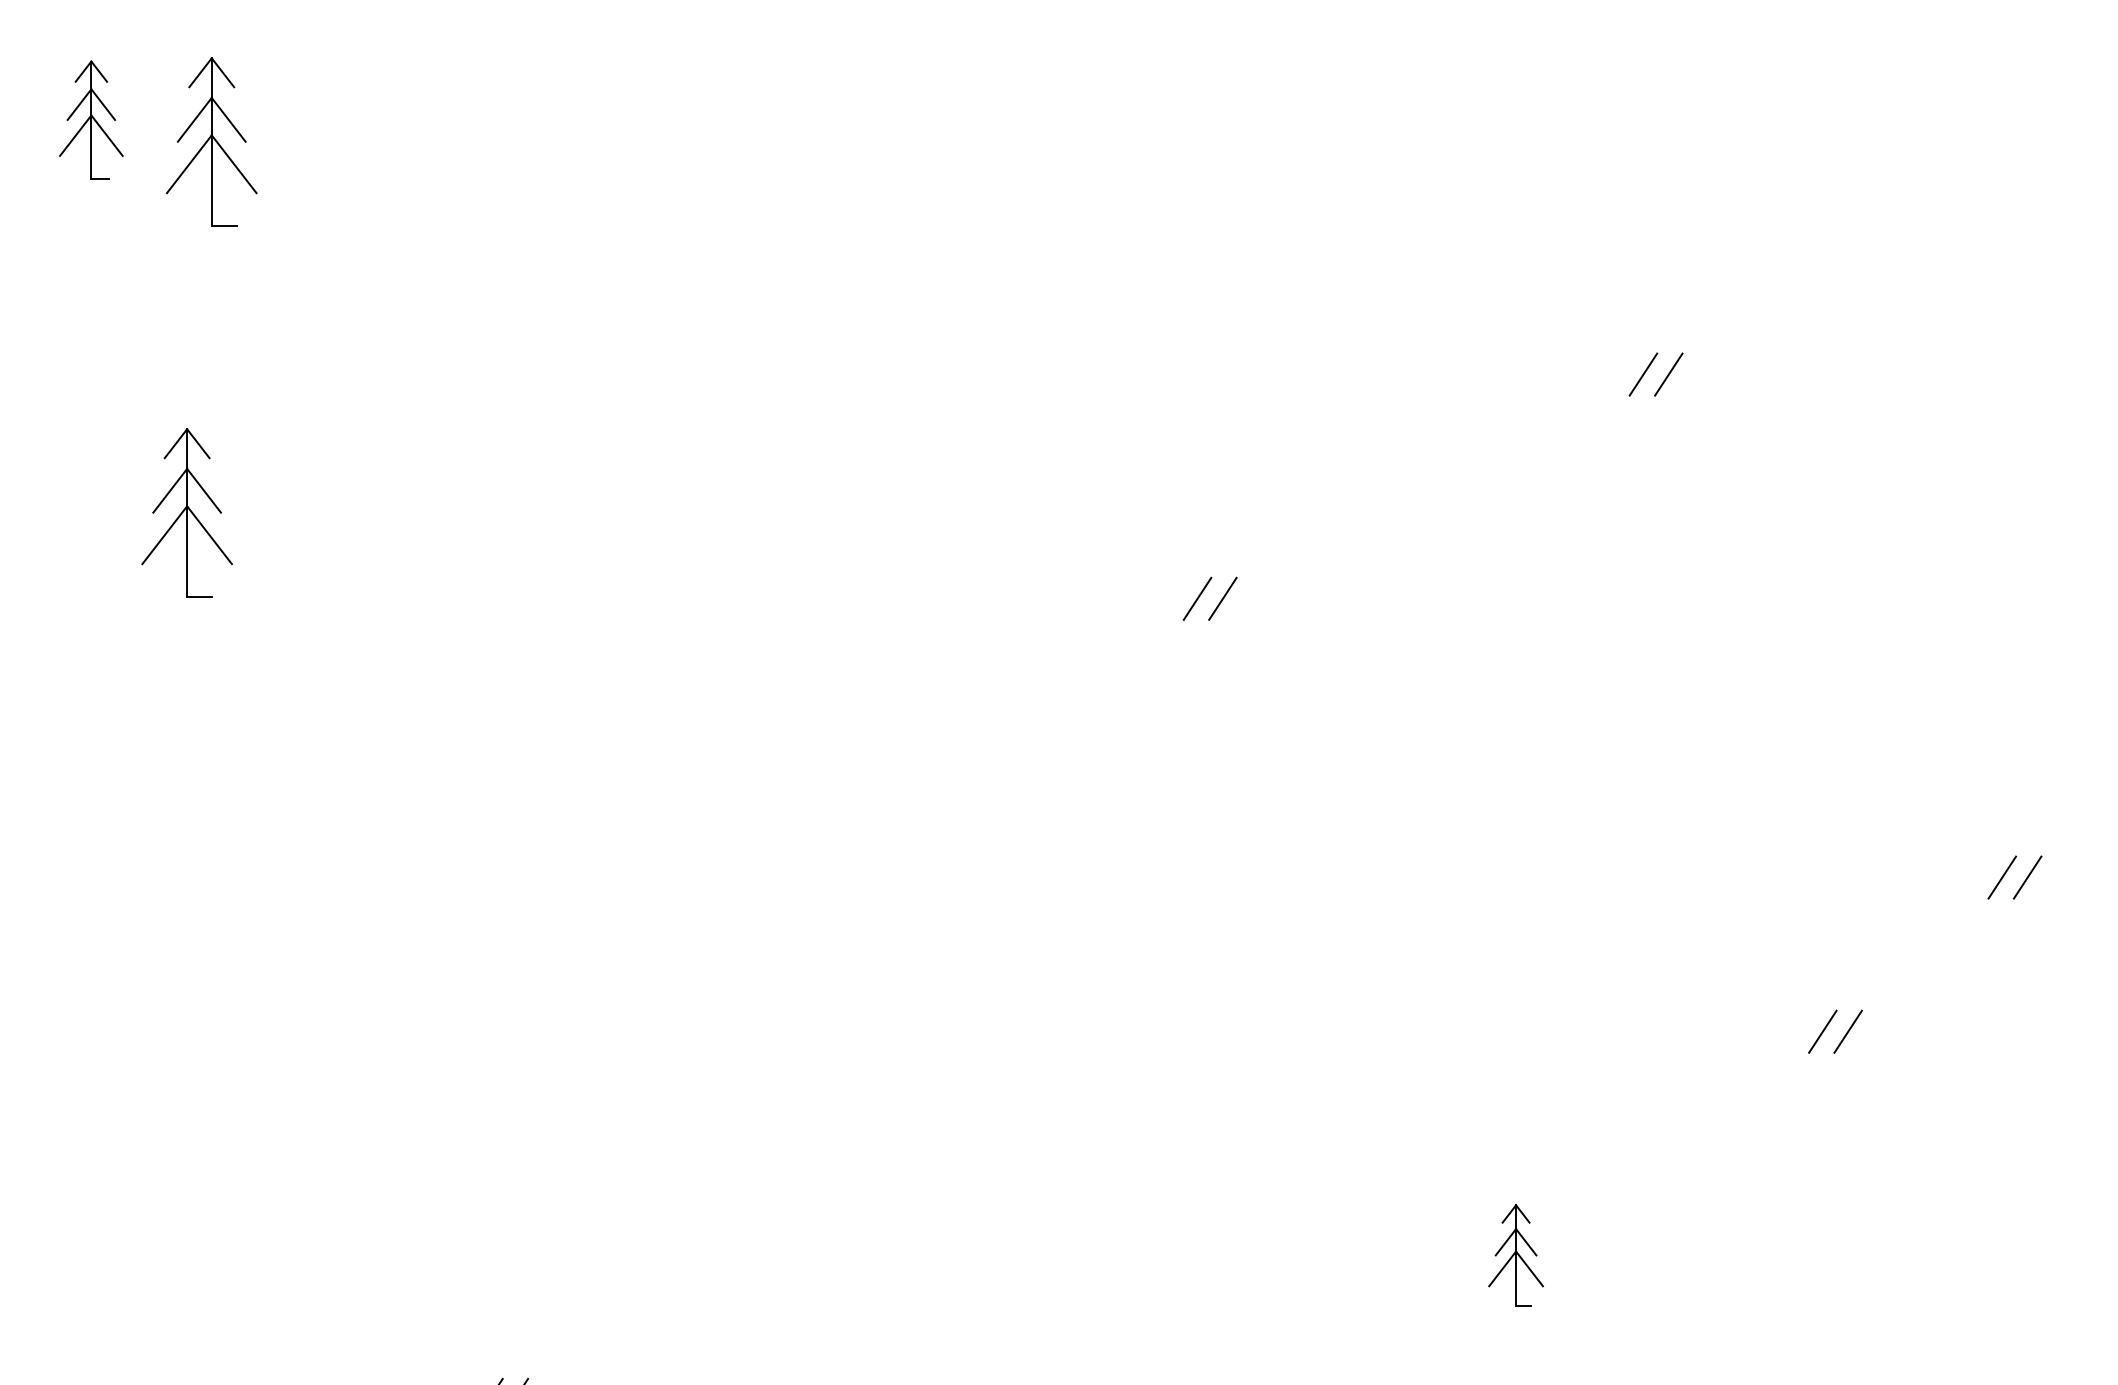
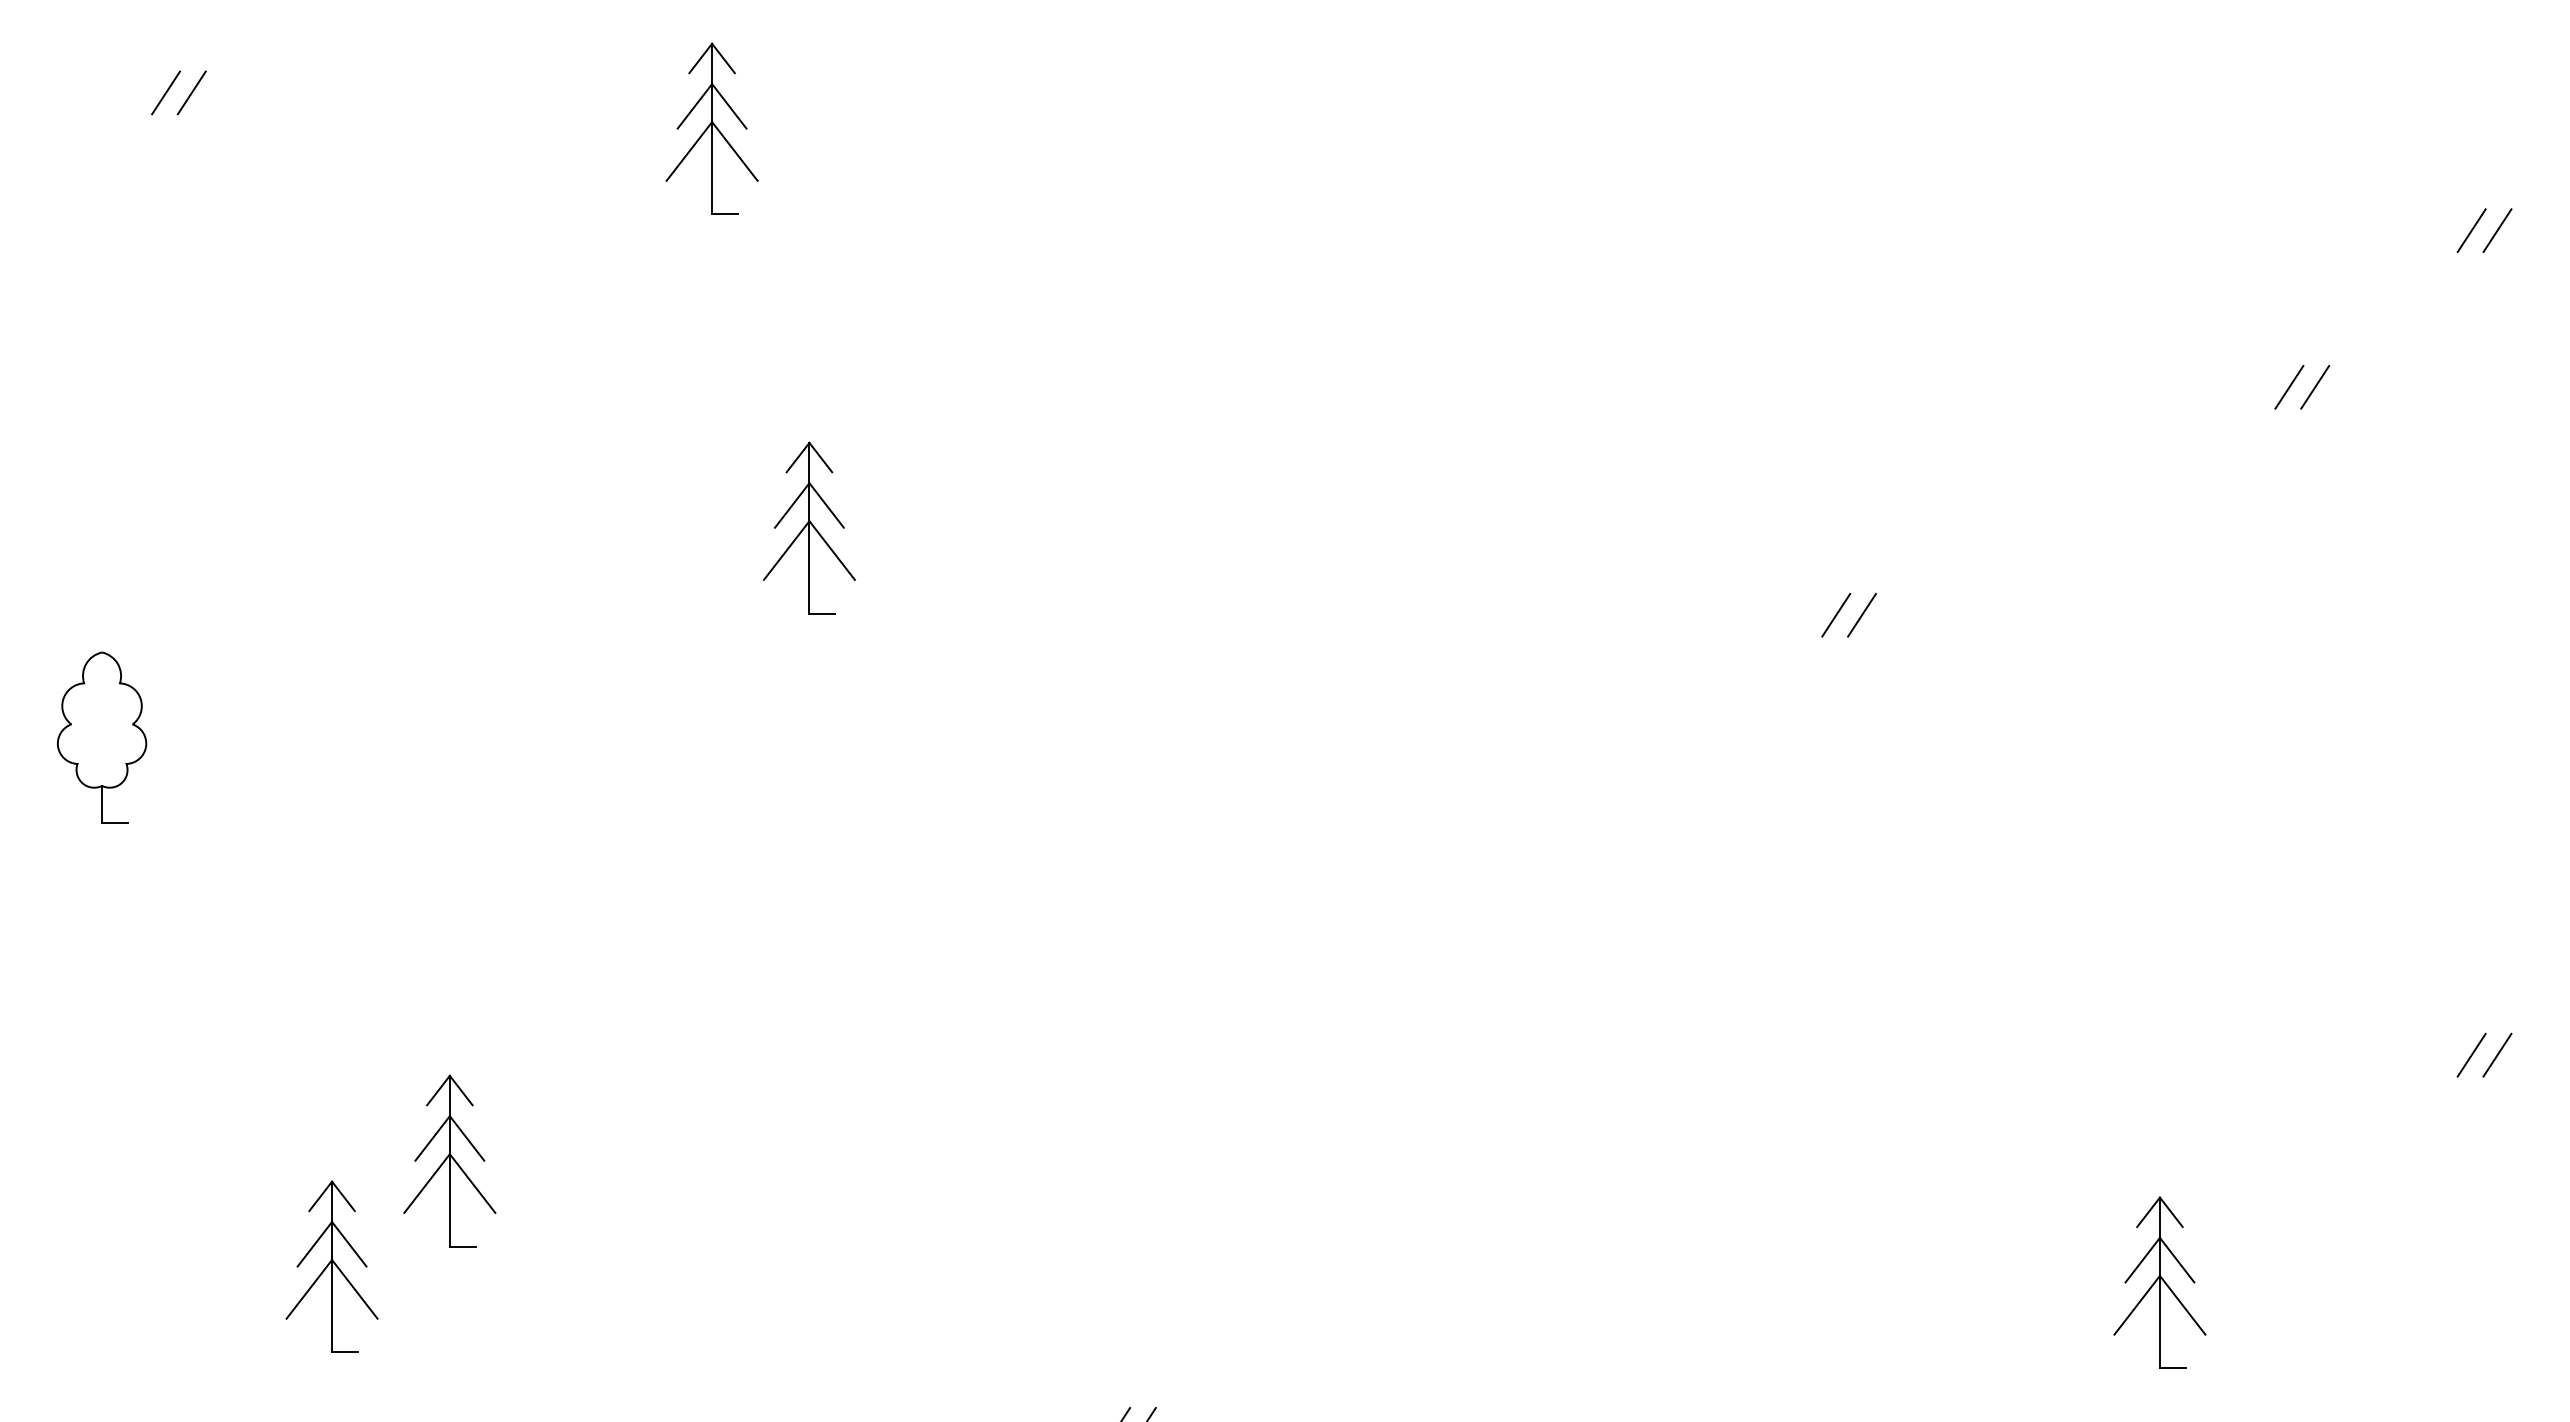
part: (90, 119) -> (711, 128), size x1.43
part: (211, 141) -> (834, 150), removed
part: (1827, 215) -> (2476, 225), added
part: (1515, 1255) -> (2159, 1282), size x1.67

